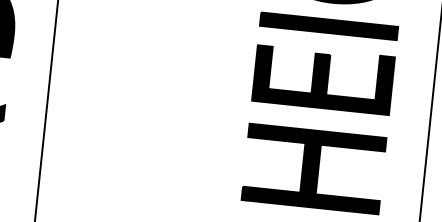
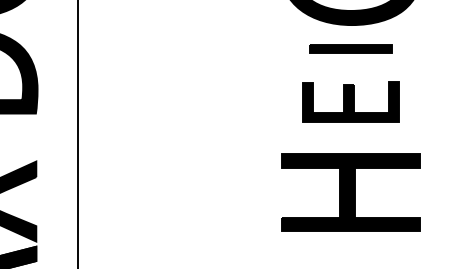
part: (328, 25) -> (350, 48), size x0.6
part: (323, 78) -> (350, 101), size x0.7

